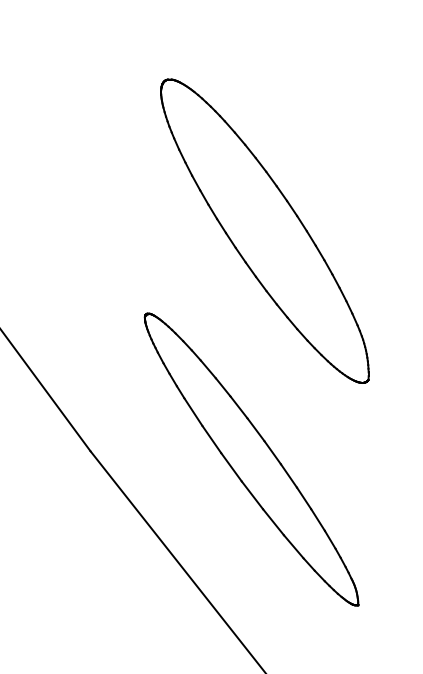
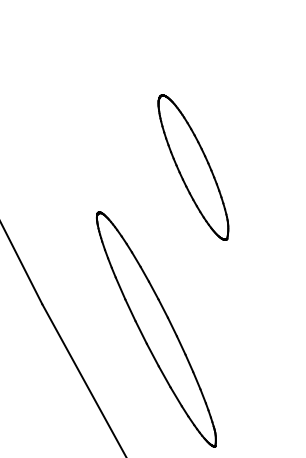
part: (264, 230) -> (193, 167), size x0.6

